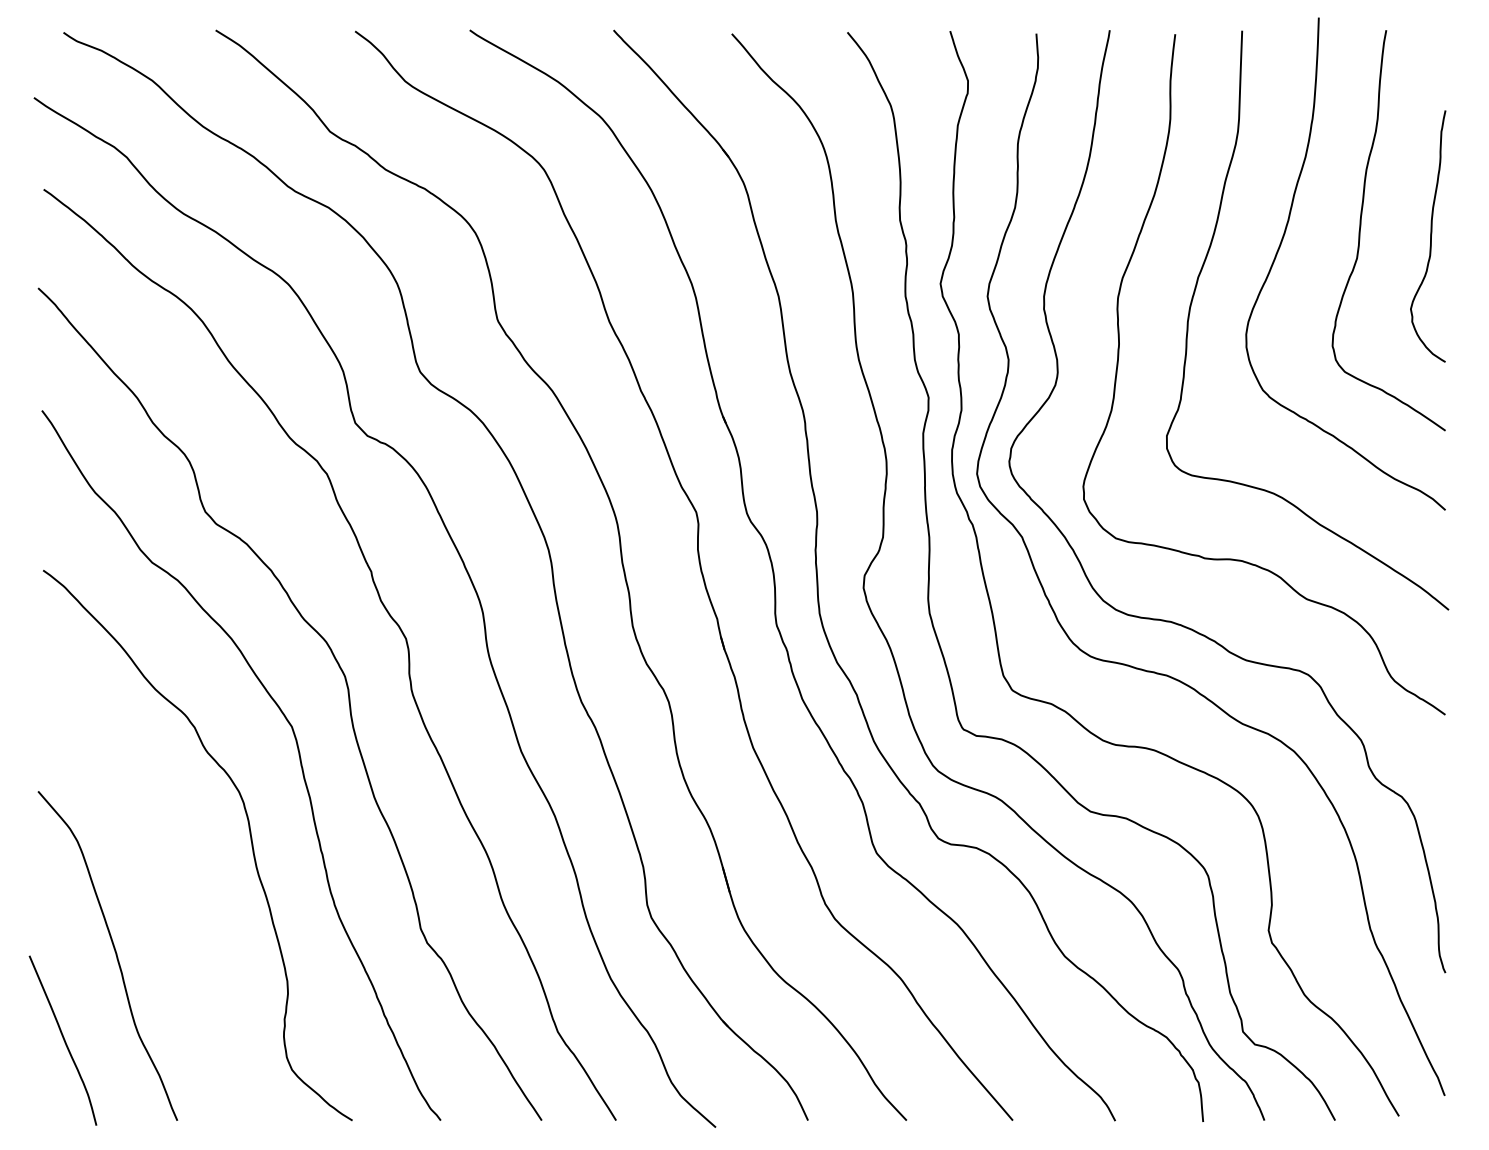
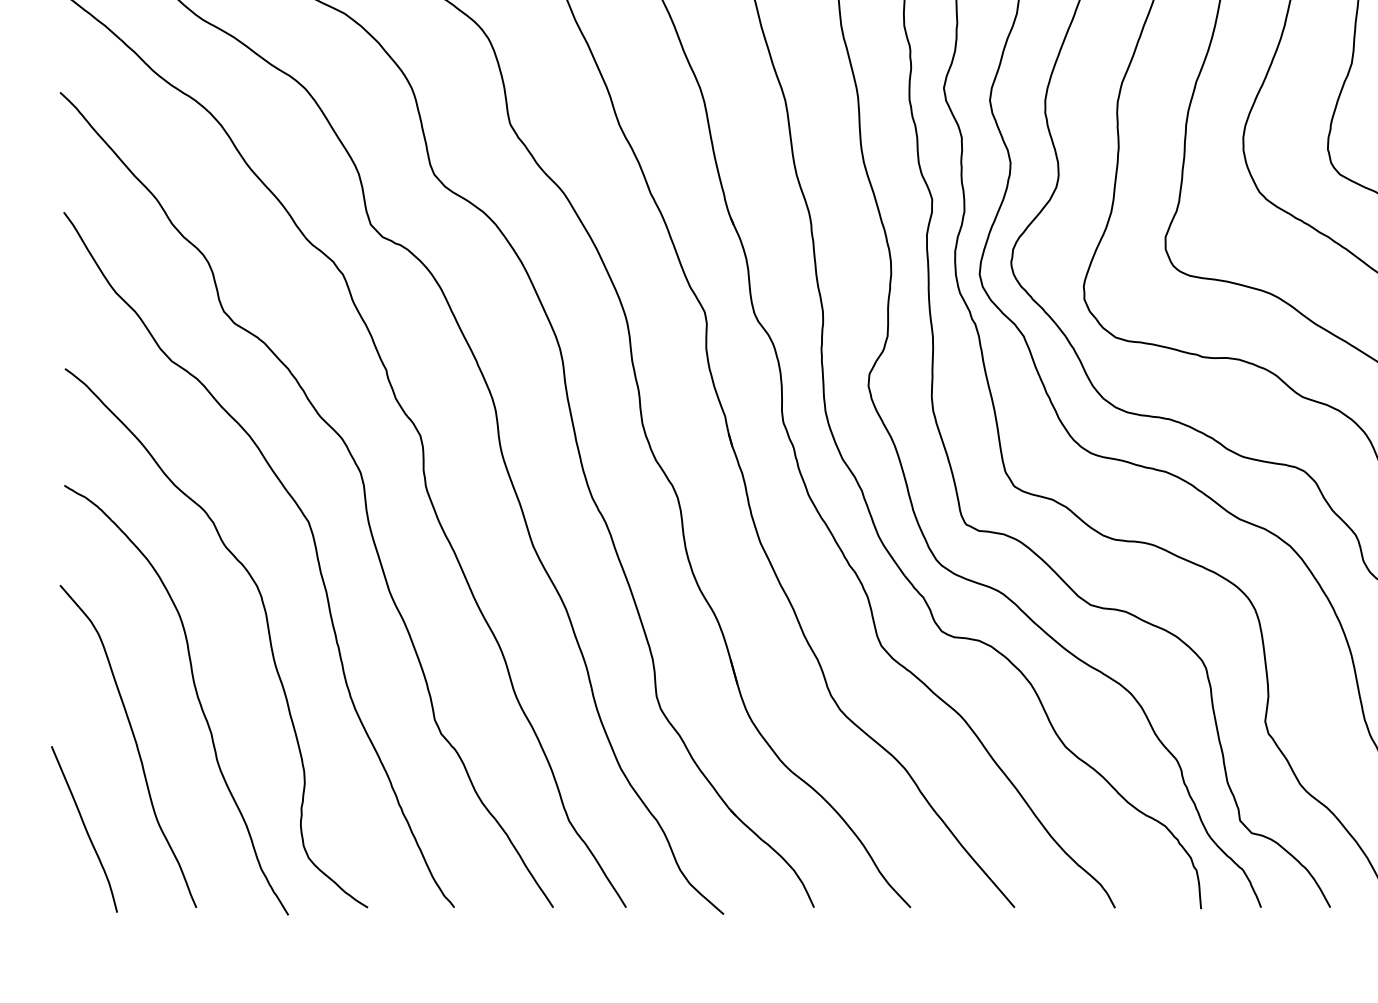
curve: (176, 901) -> (195, 693), added

